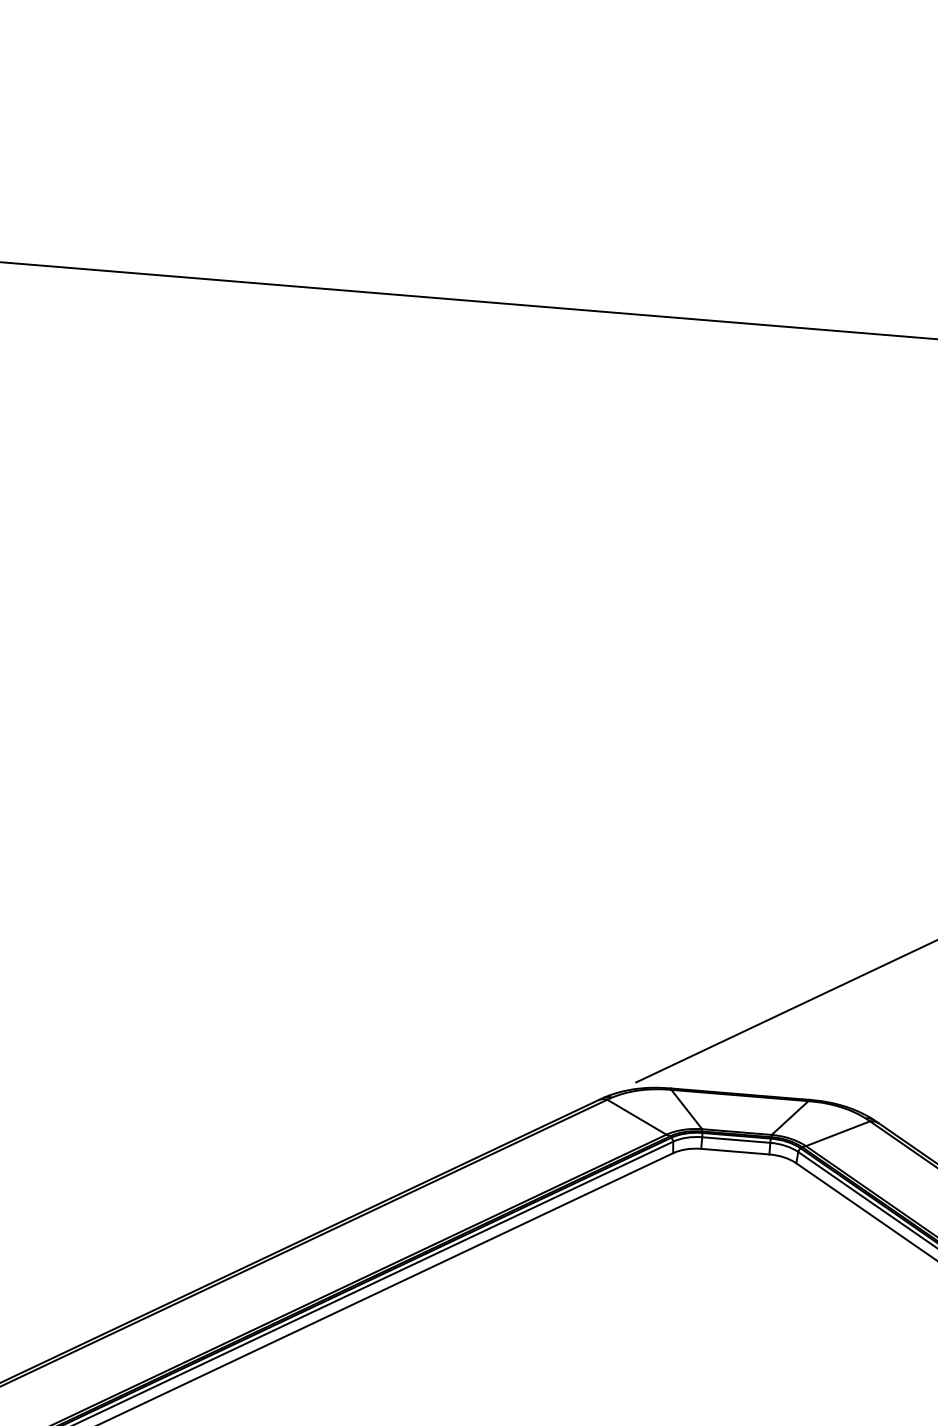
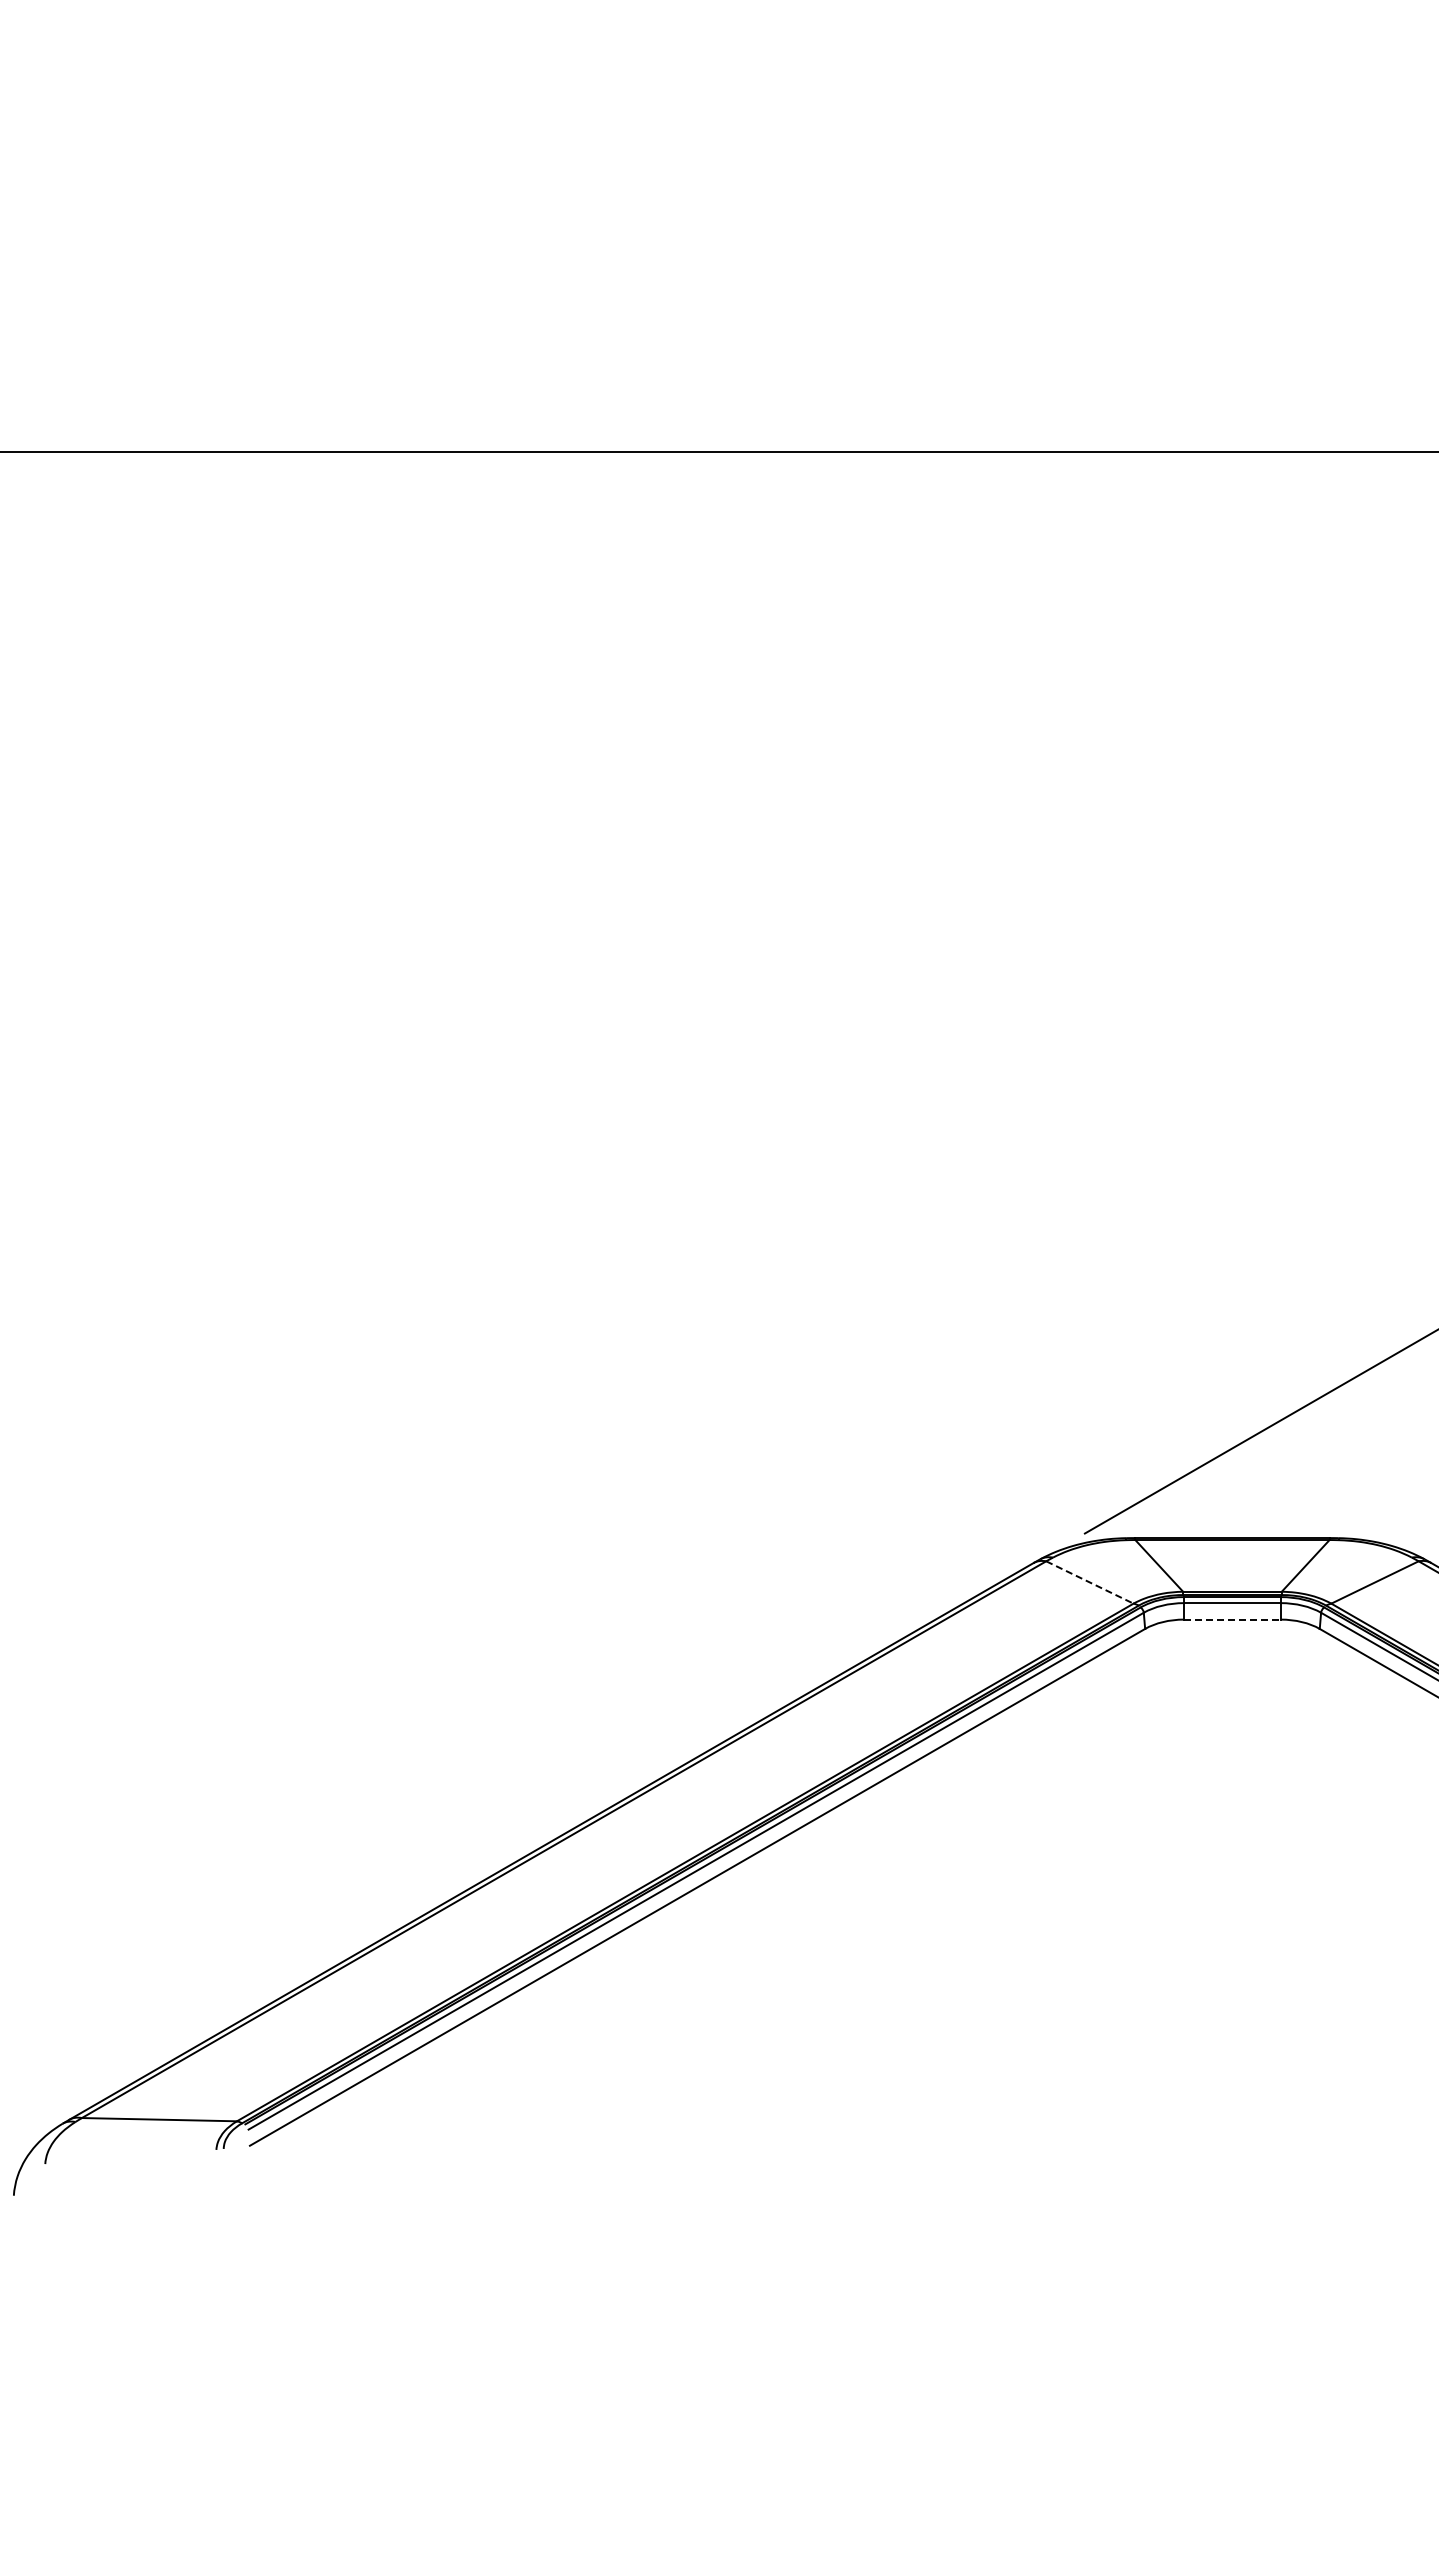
line: (636, 1117) -> (1089, 1582), solid -> dashed
line: (735, 1151) -> (1232, 1619), solid -> dashed

